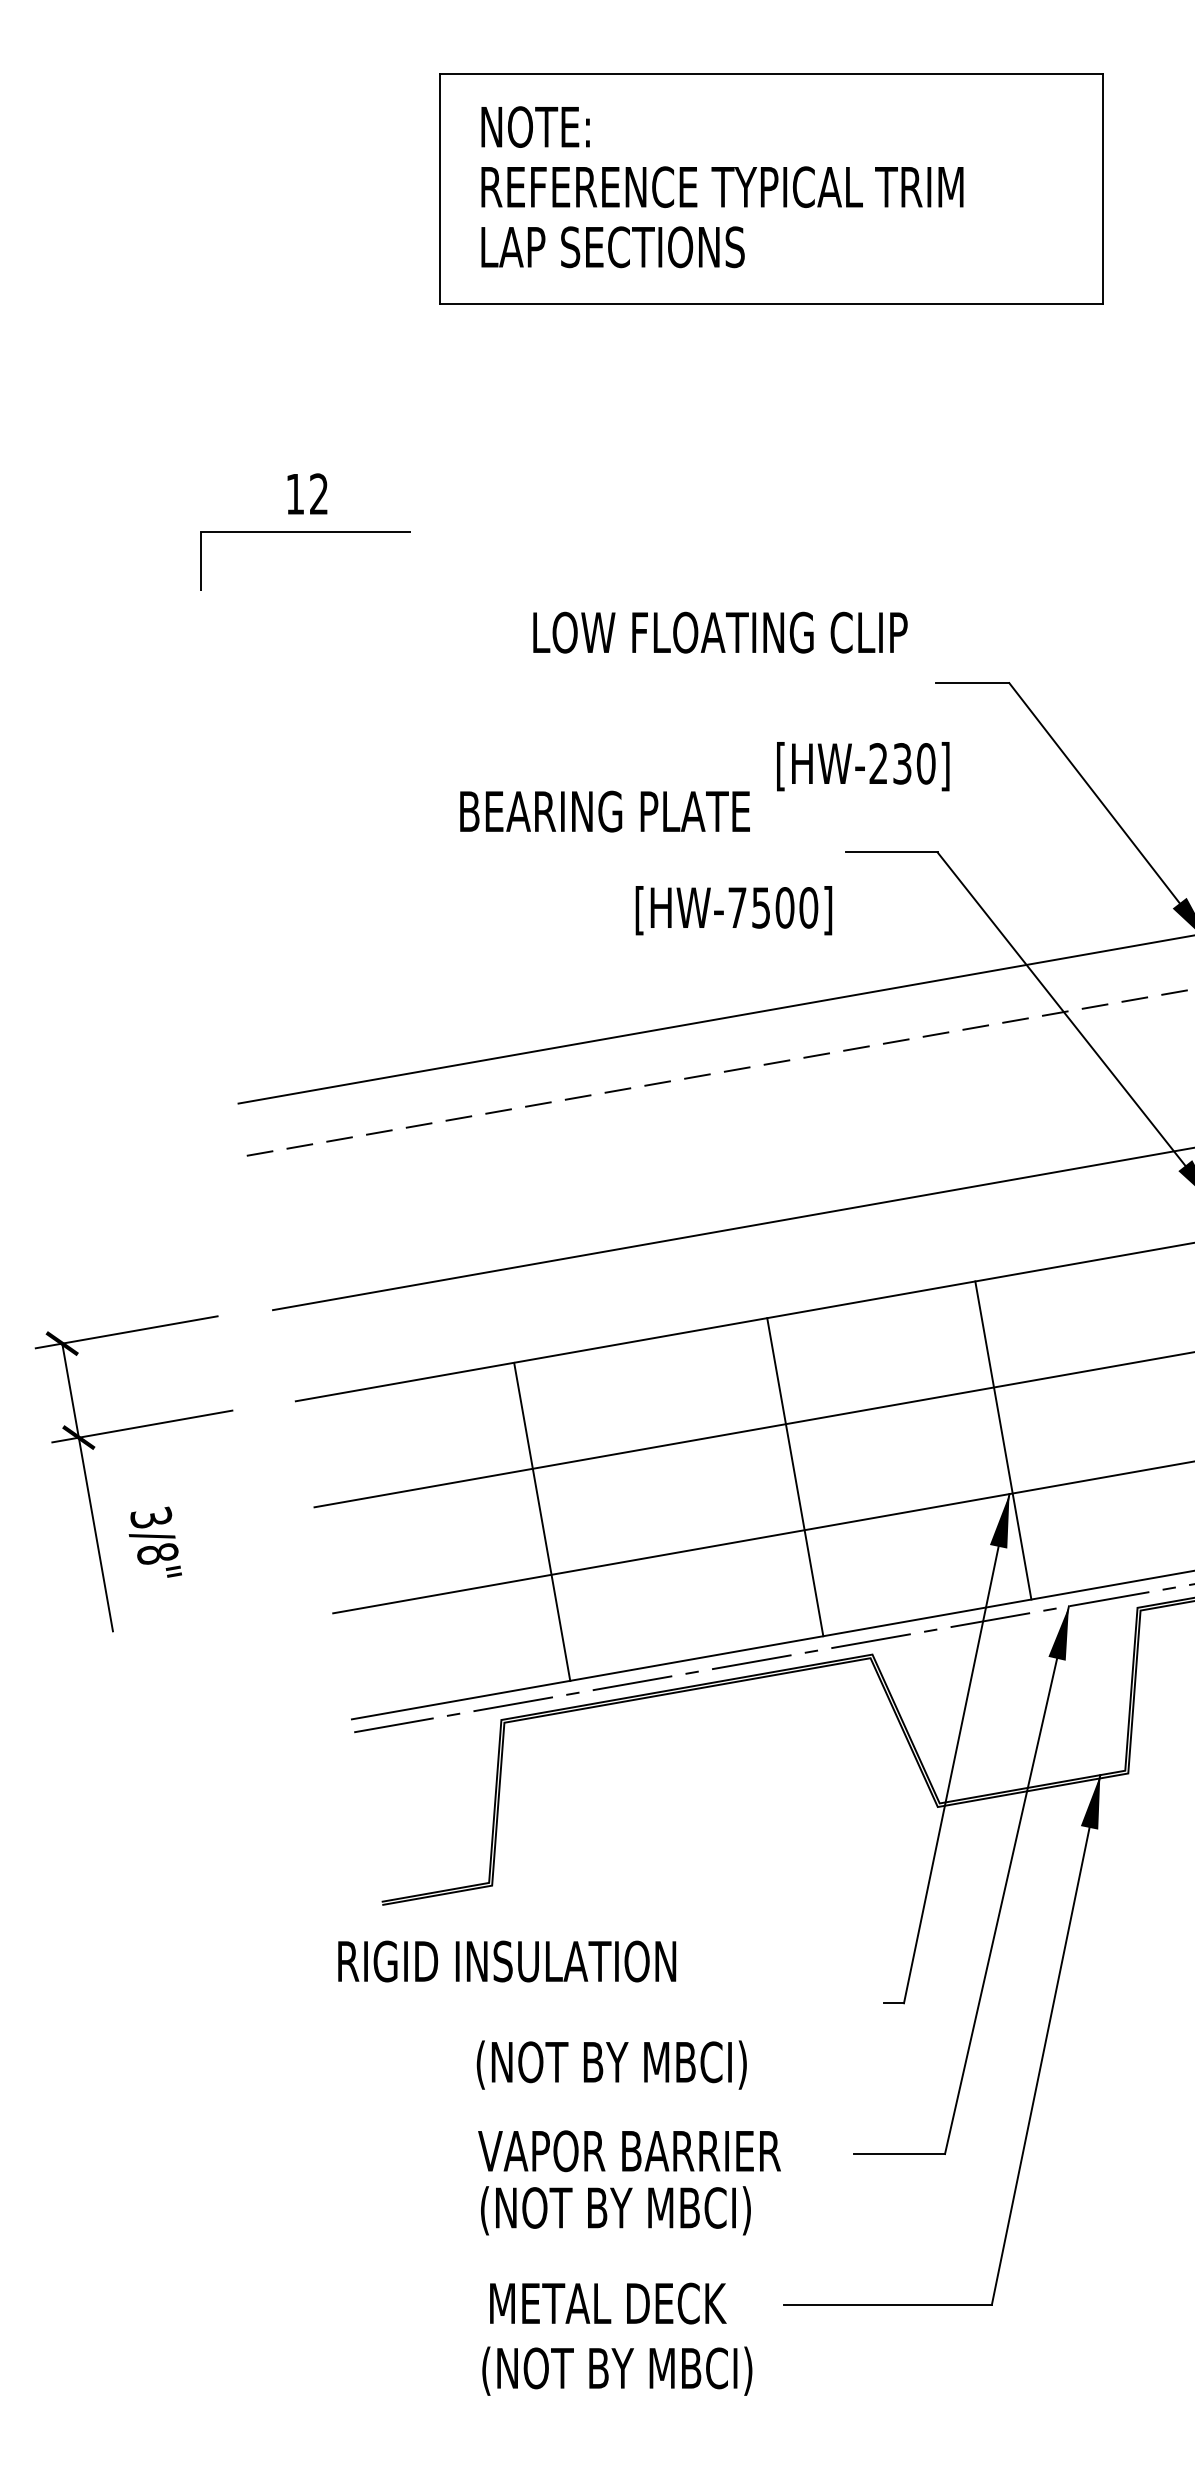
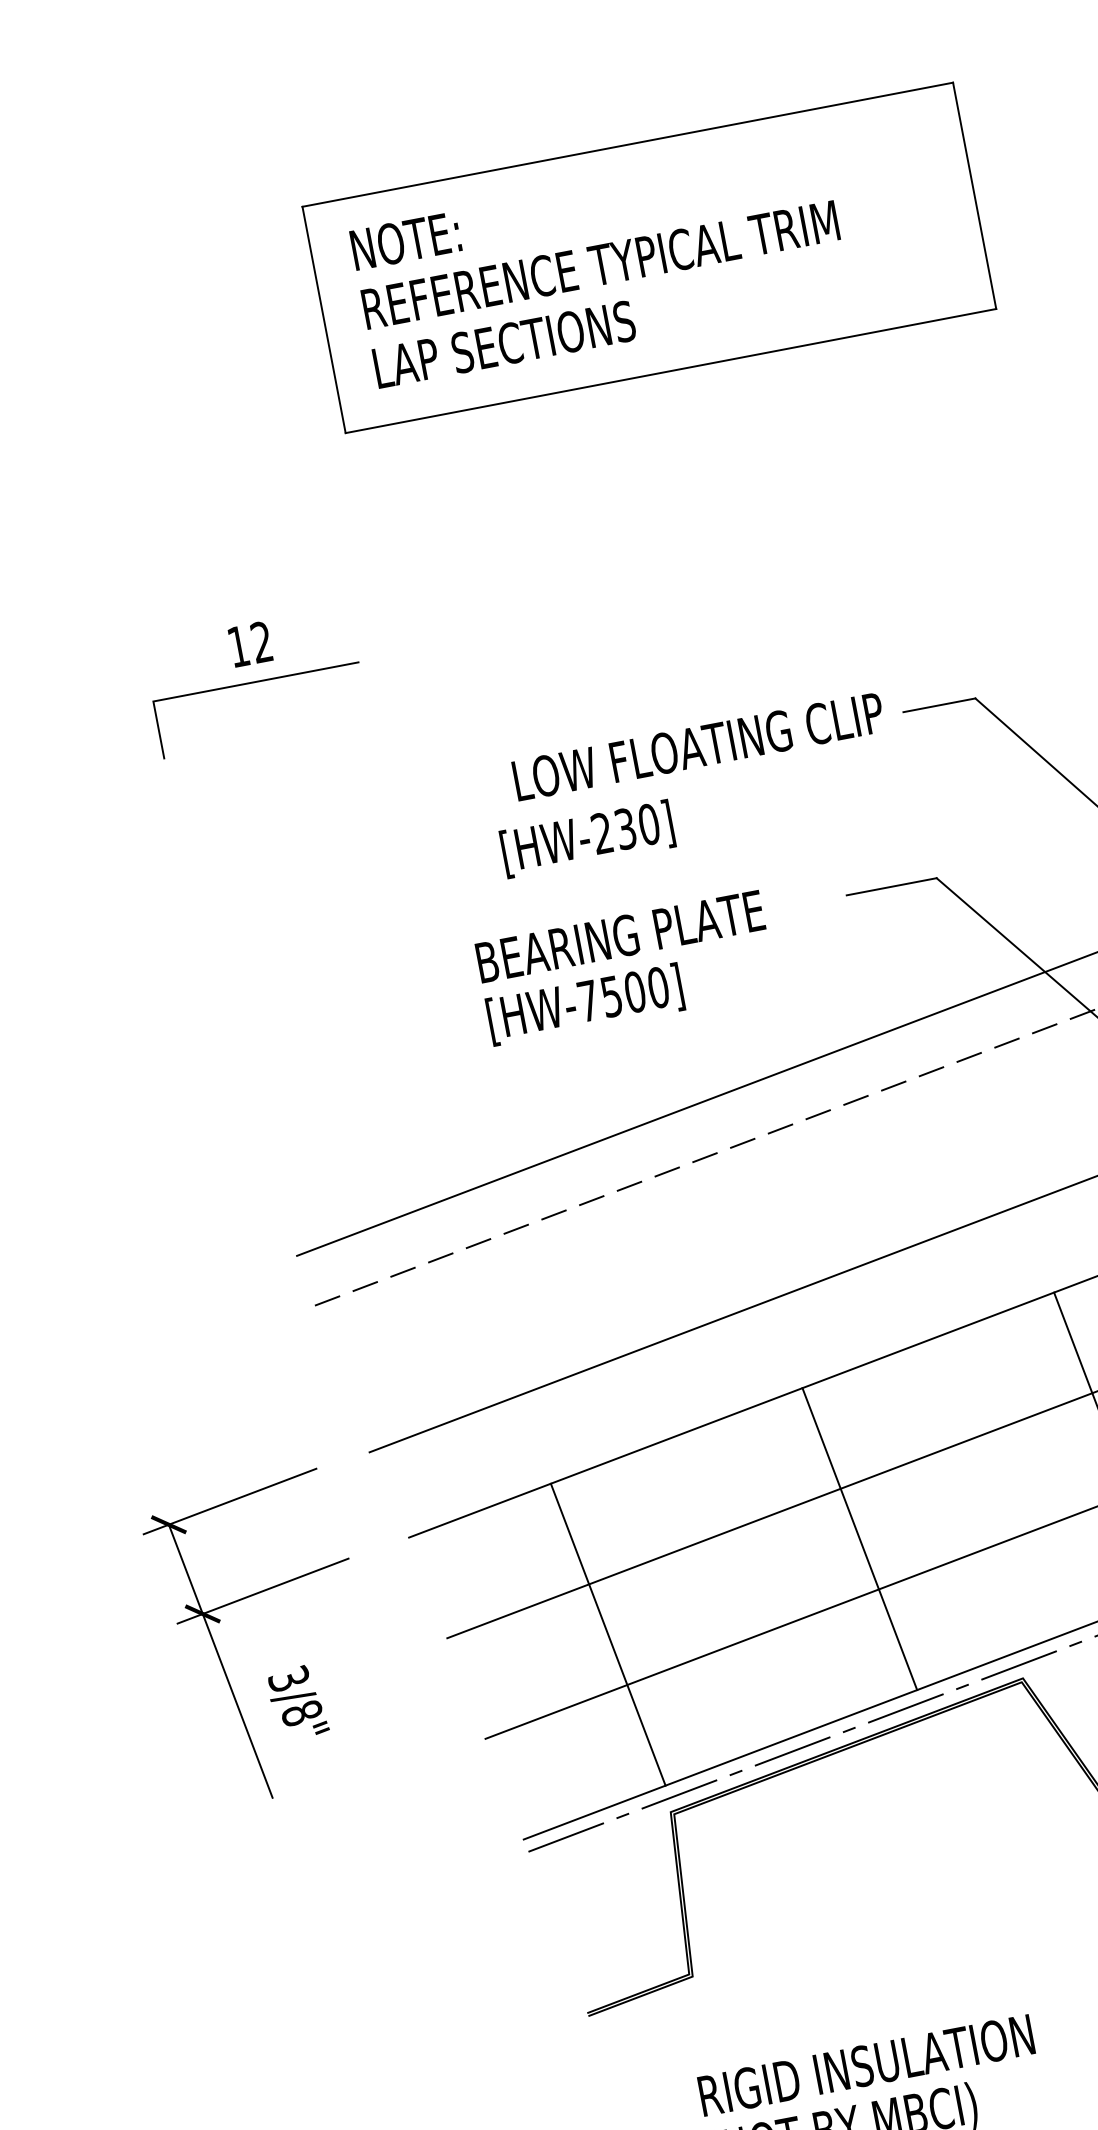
text: (720, 632) -> (698, 746), moved
text: (863, 766) -> (588, 838), moved
text: (604, 811) -> (619, 936), moved
text: (733, 910) -> (584, 1004), moved
line: (795, 1477) -> (860, 1539), moved
line: (542, 1521) -> (608, 1634), moved
text: (507, 1961) -> (866, 2065), moved

